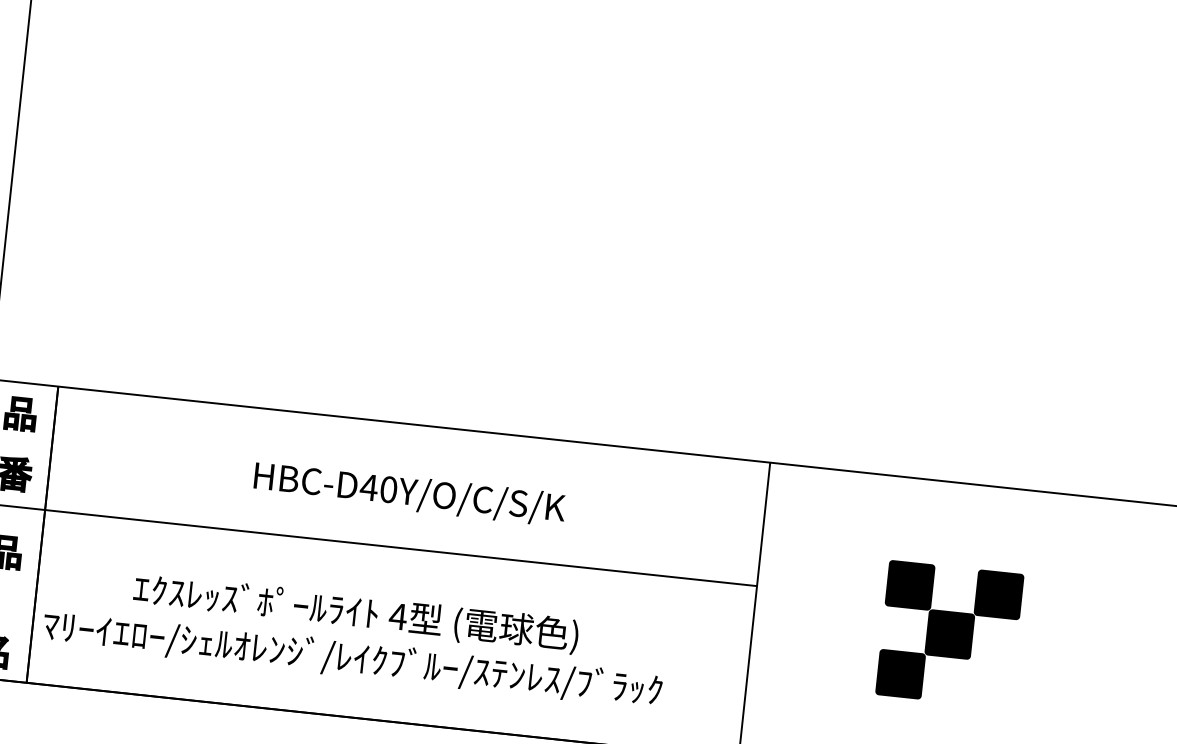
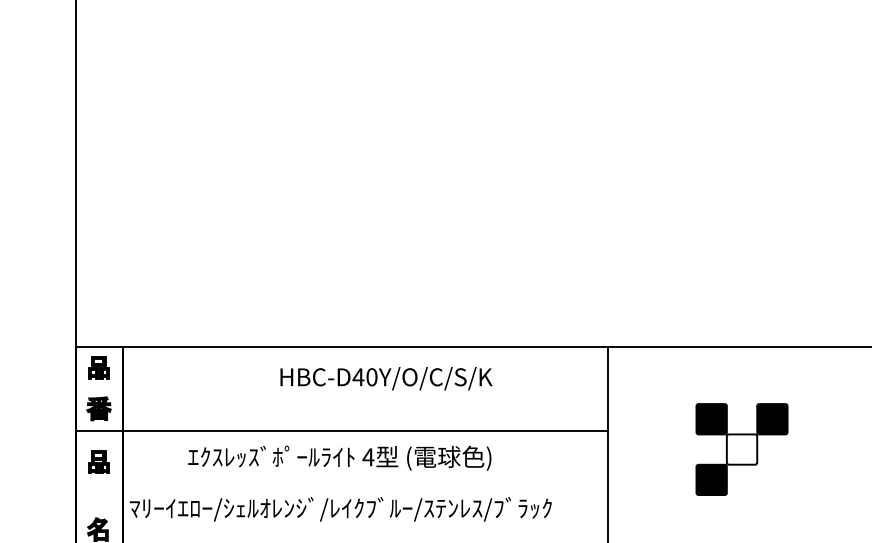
text: (409, 493) -> (386, 378), moved
text: (355, 612) -> (339, 457), moved
fill: (949, 634) -> (741, 449), removed

